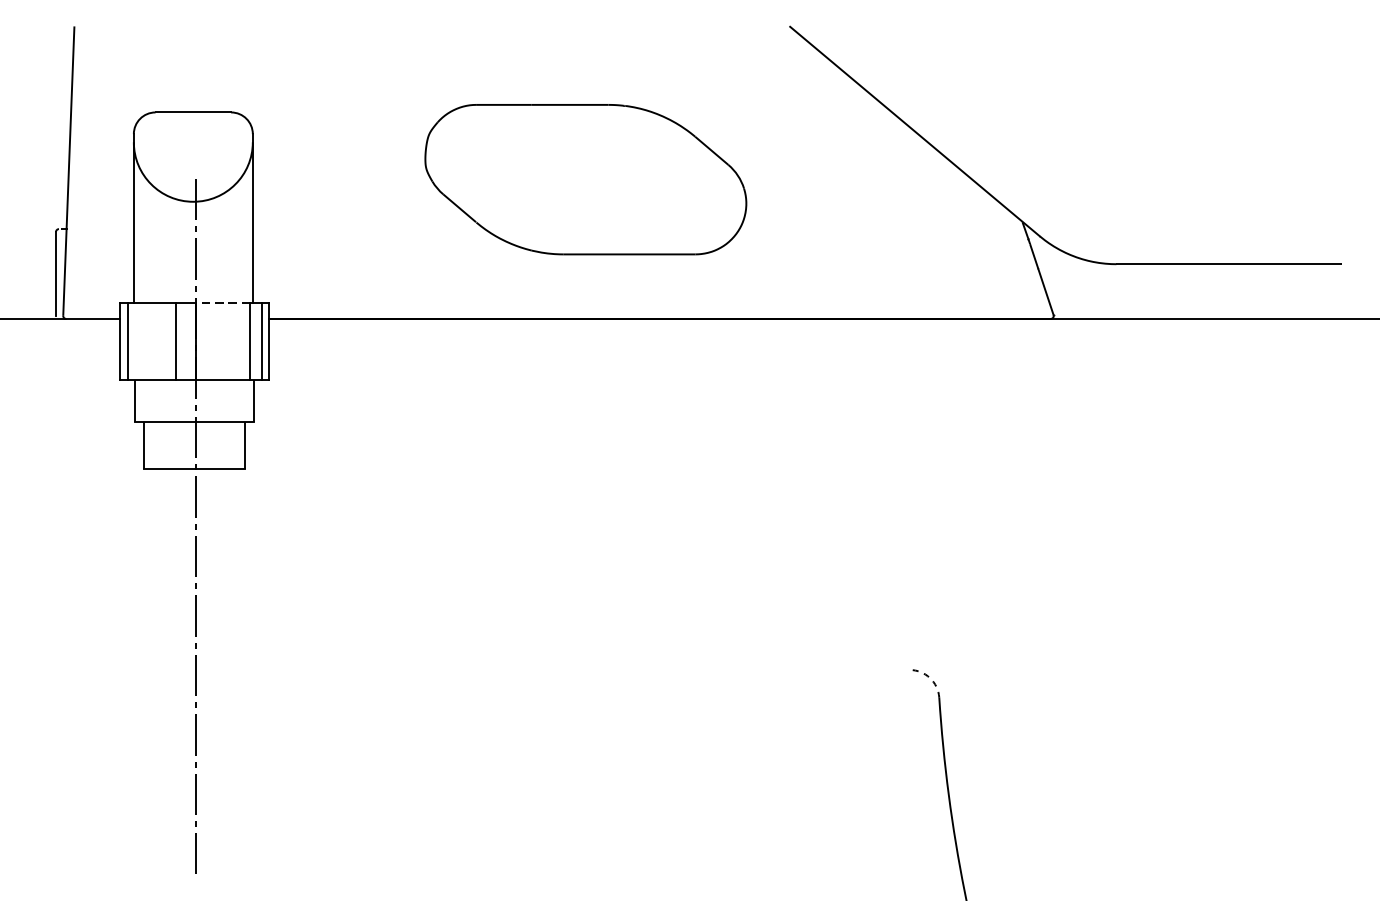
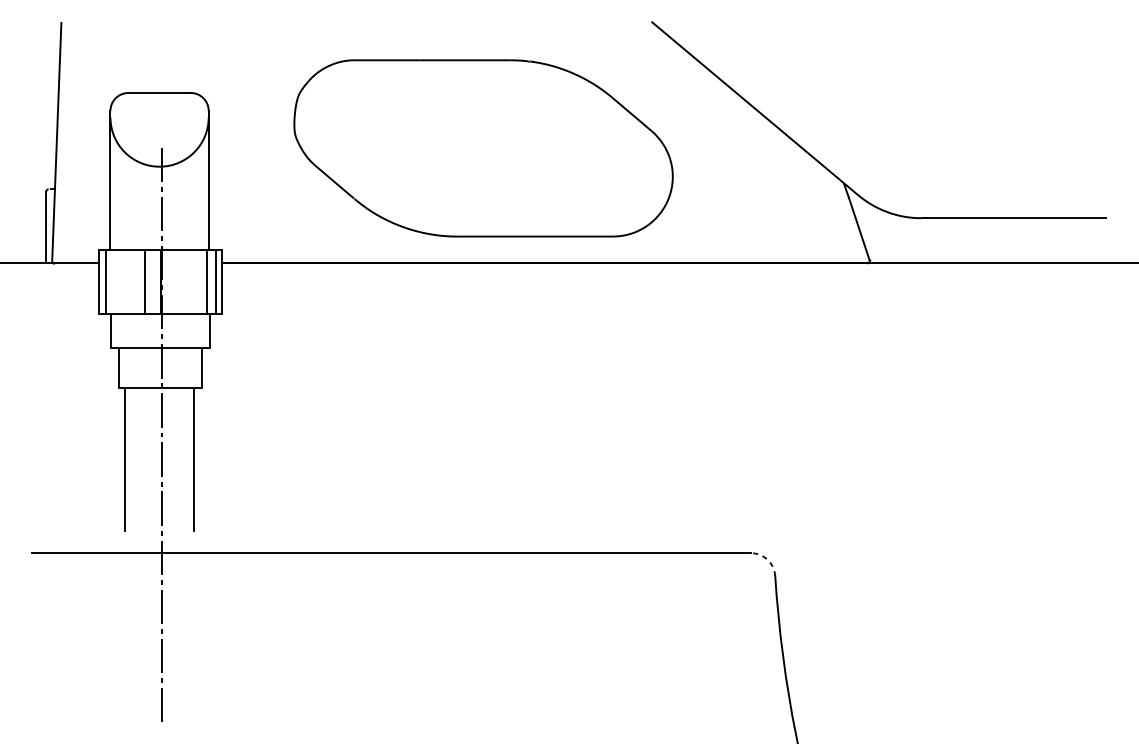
part: (585, 179) -> (483, 148), size x1.43
line: (222, 303) -> (183, 250), dashed -> solid
line: (152, 556) -> (125, 459), added
line: (234, 556) -> (193, 459), added
line: (473, 670) -> (390, 553), added

